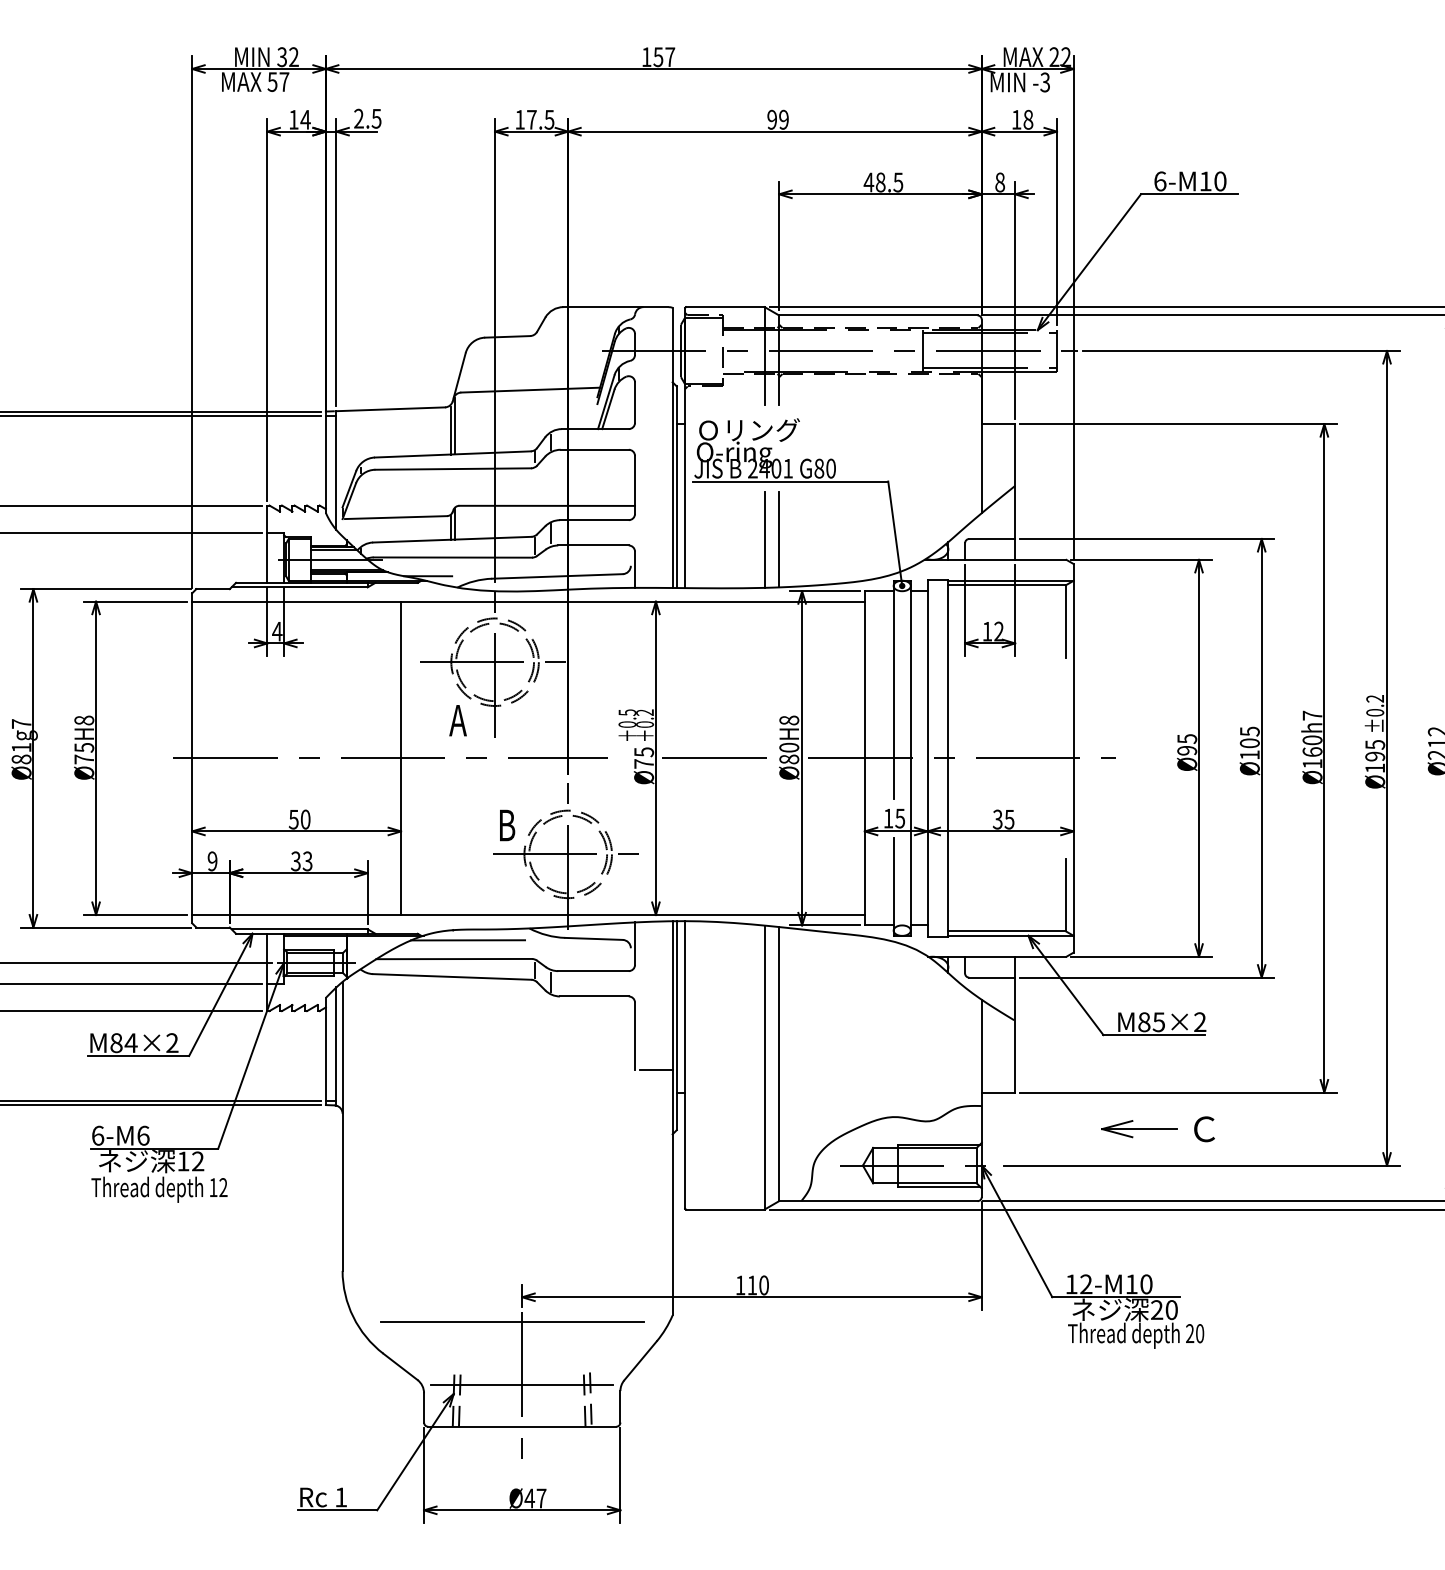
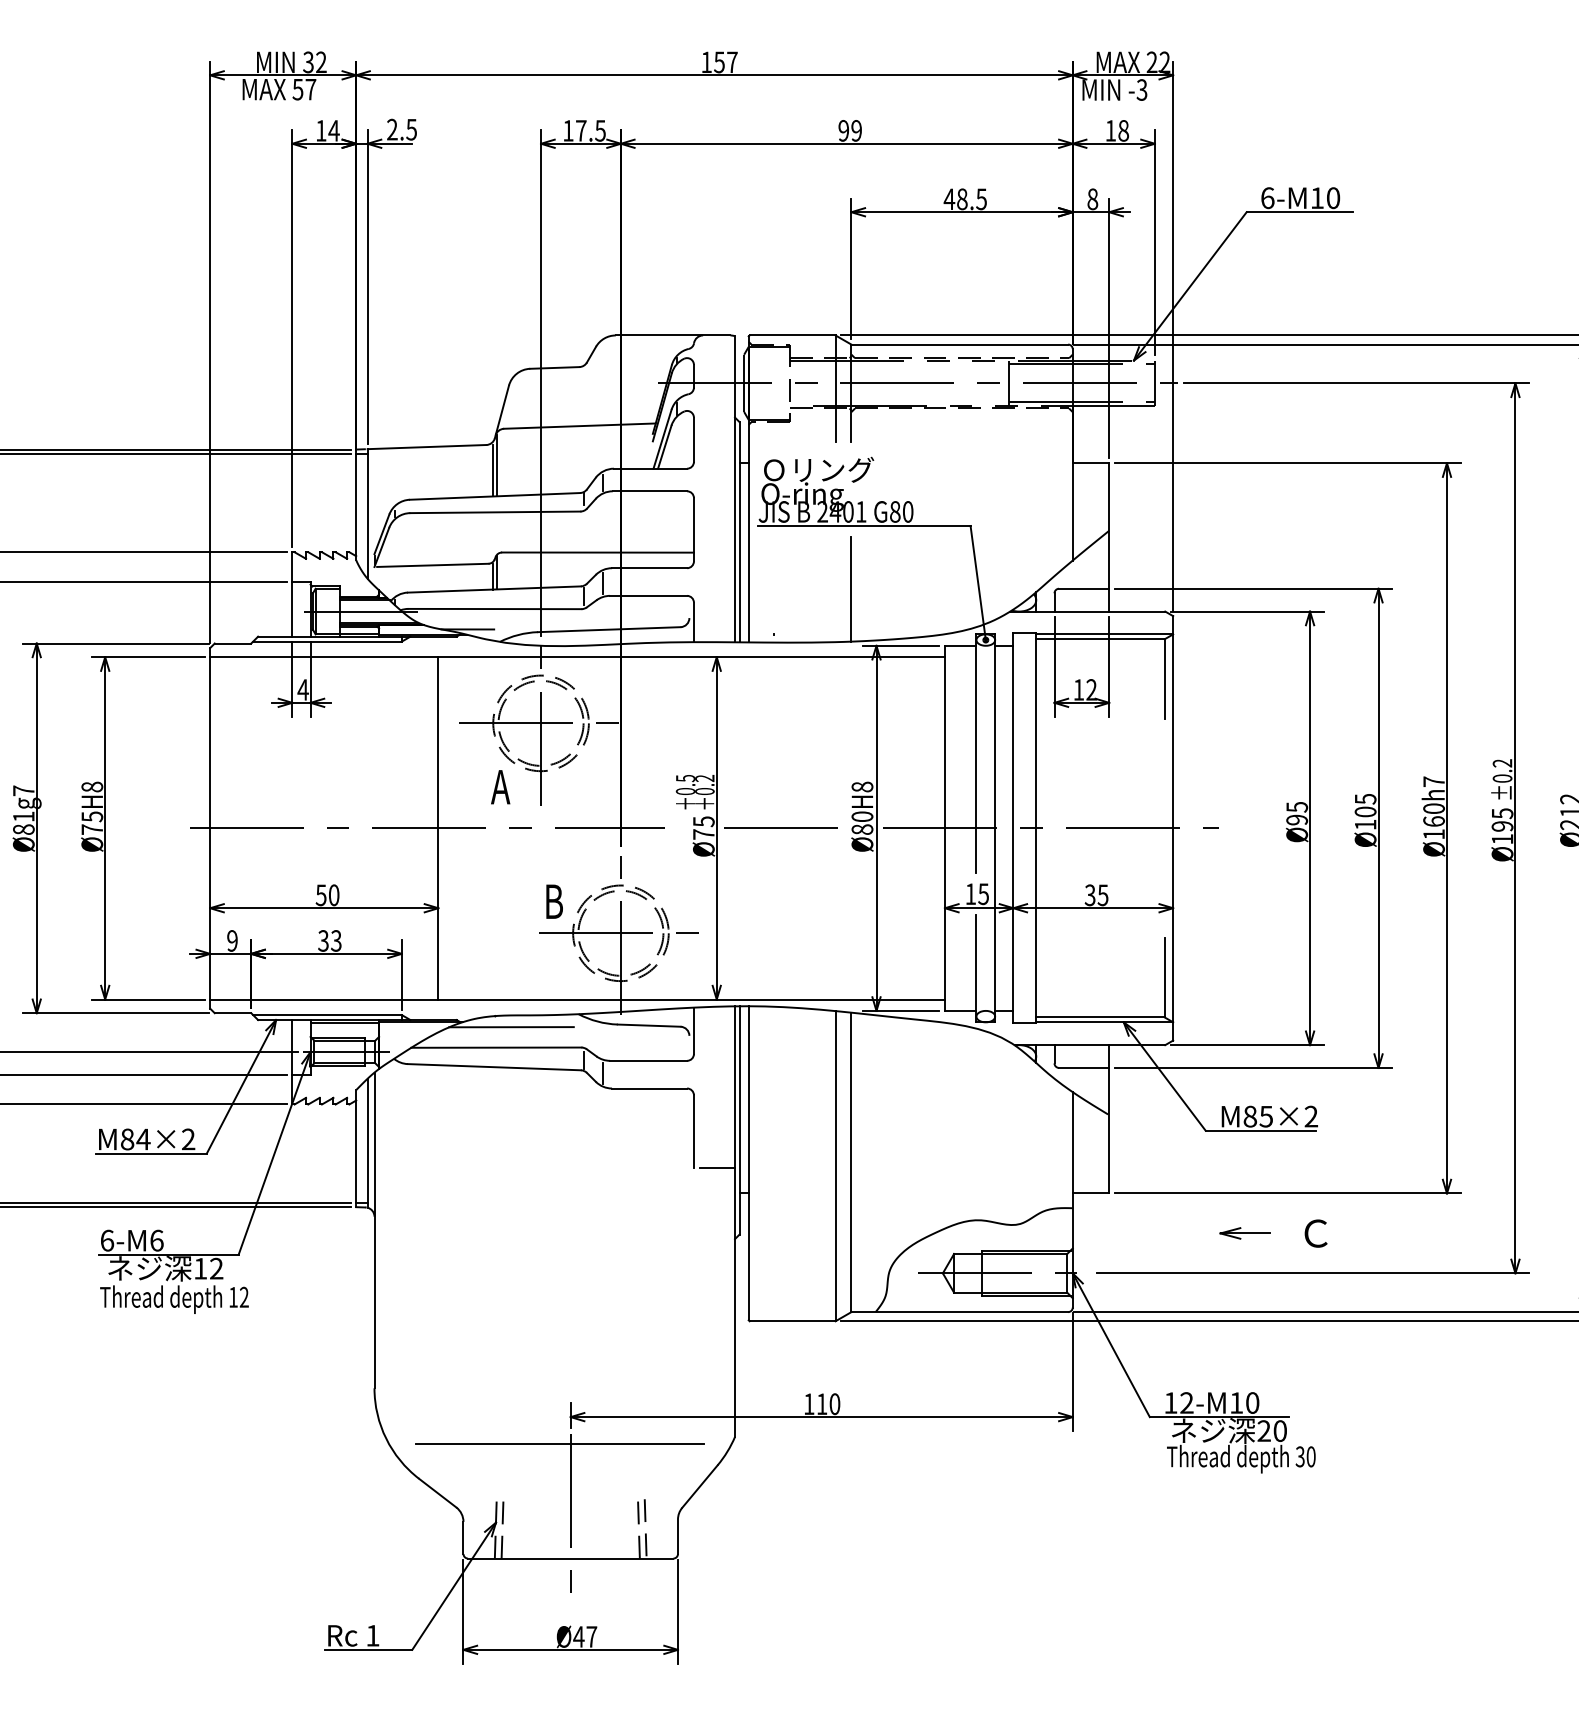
line: (764, 539) -> (835, 589), removed
part: (1139, 1129) -> (1244, 1233), size x0.6
text: (1189, 1334) -> (1299, 1457), 20 -> 30
line: (522, 1384) -> (570, 1512), removed

